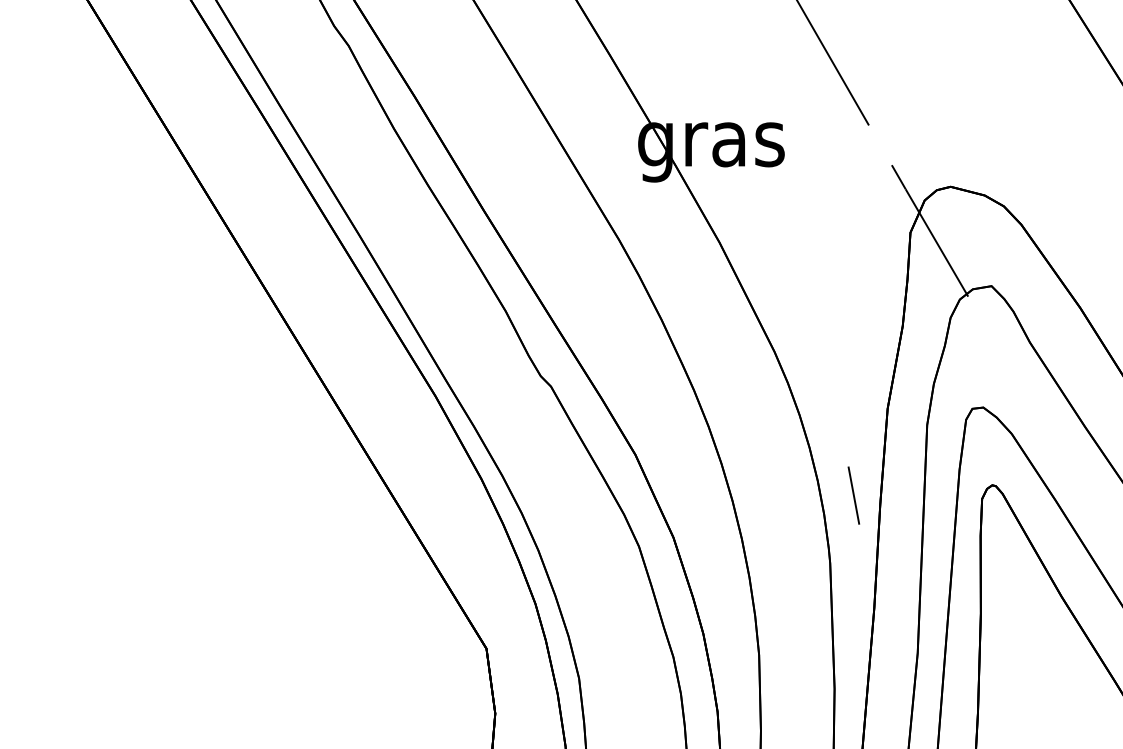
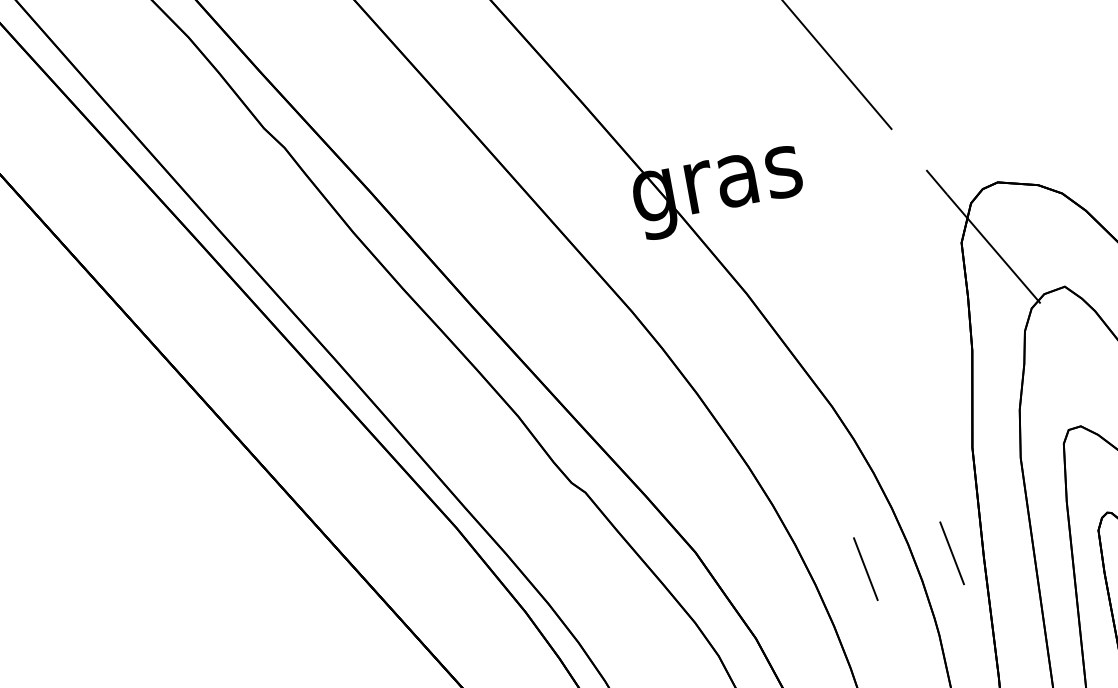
line: (777, 495) -> (865, 569), added

